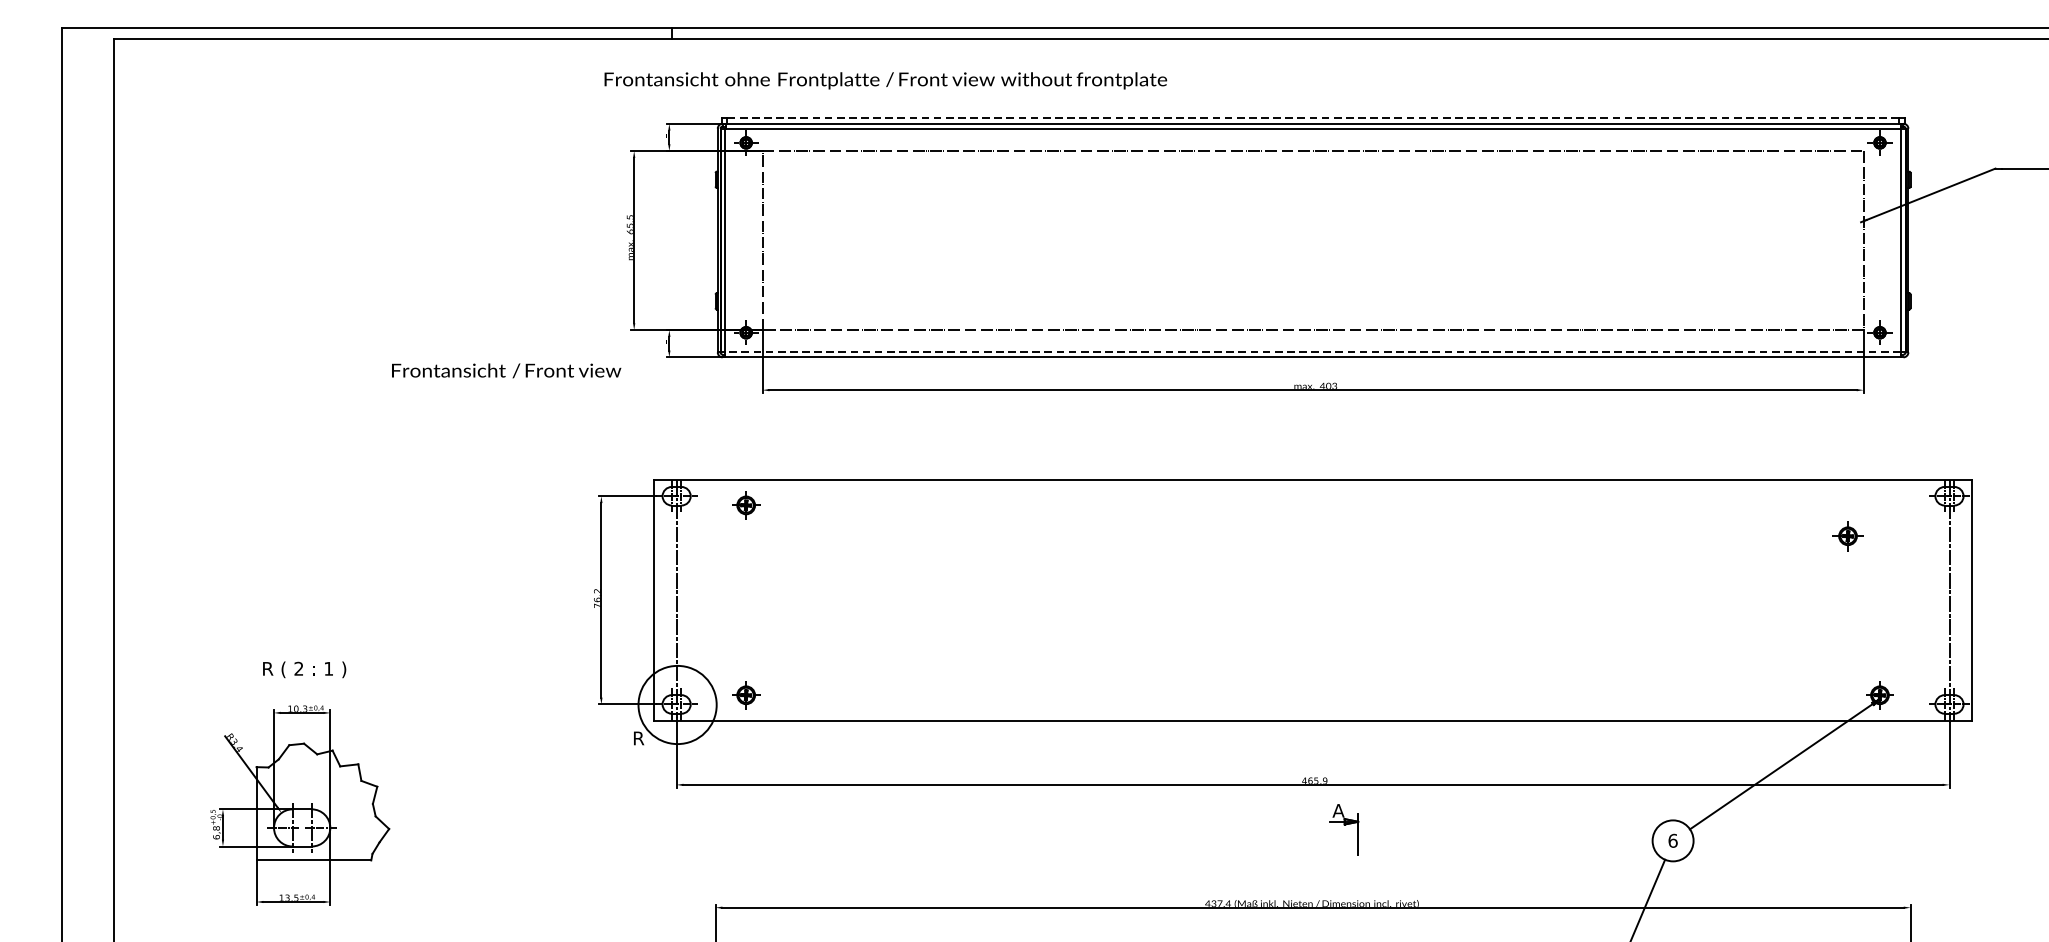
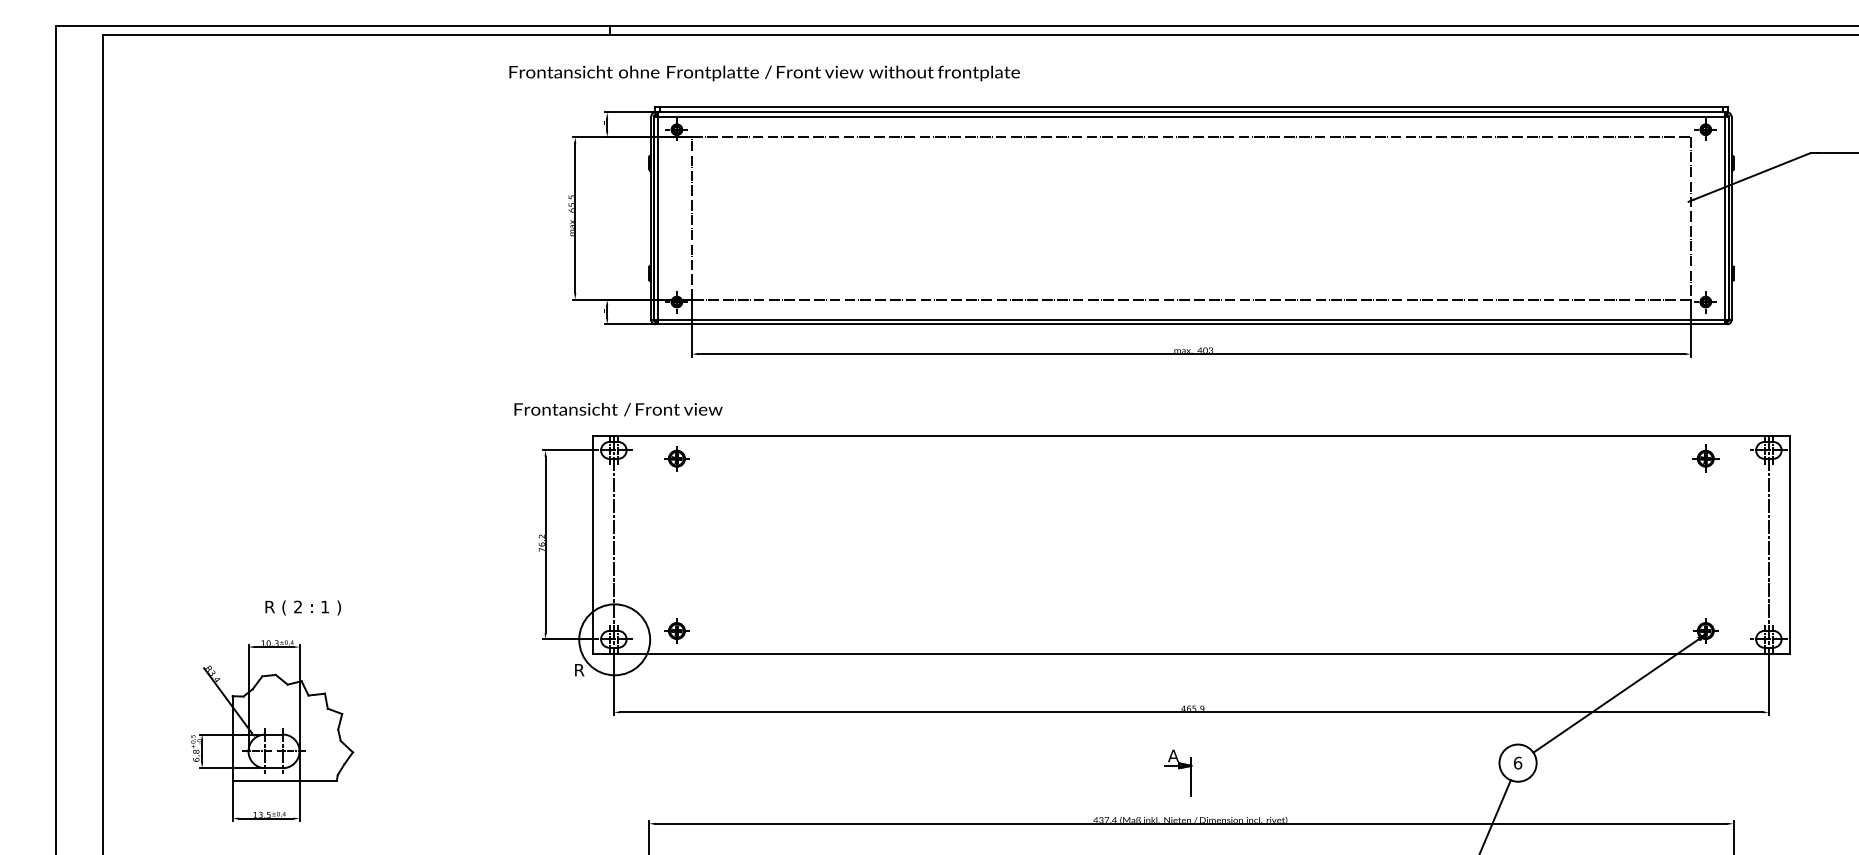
text: (885, 80) -> (764, 73), moved
line: (1313, 118) -> (1191, 107), dashed -> solid
line: (1312, 351) -> (1190, 319), dashed -> solid
text: (506, 370) -> (618, 409), moved
part: (1847, 536) -> (1705, 458), moved
text: (303, 669) -> (302, 607), moved
part: (1344, 829) -> (1178, 772), moved

